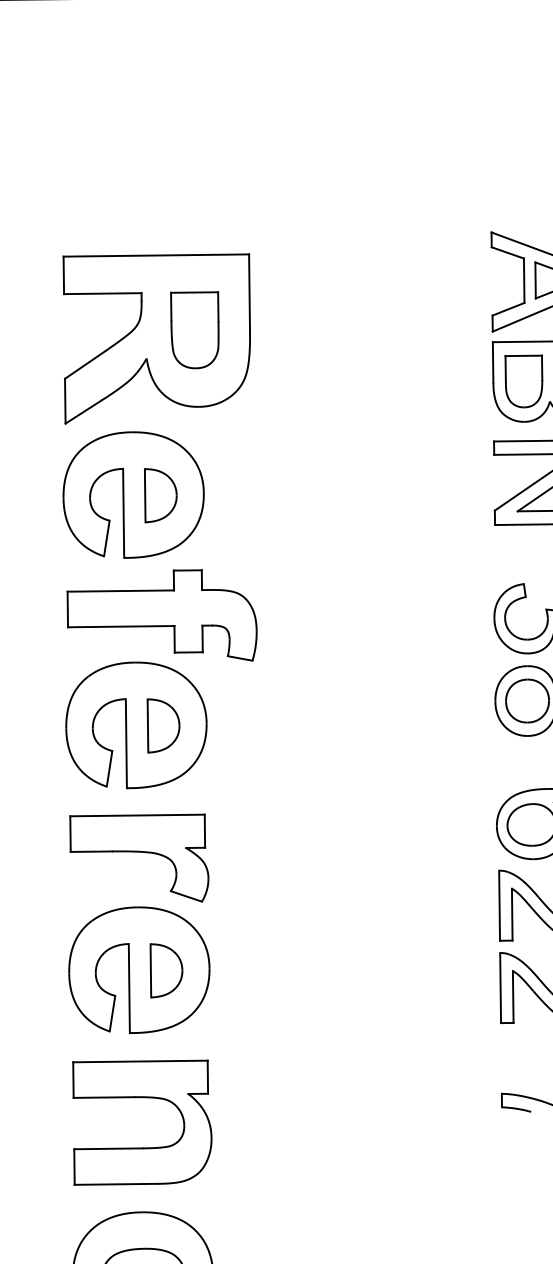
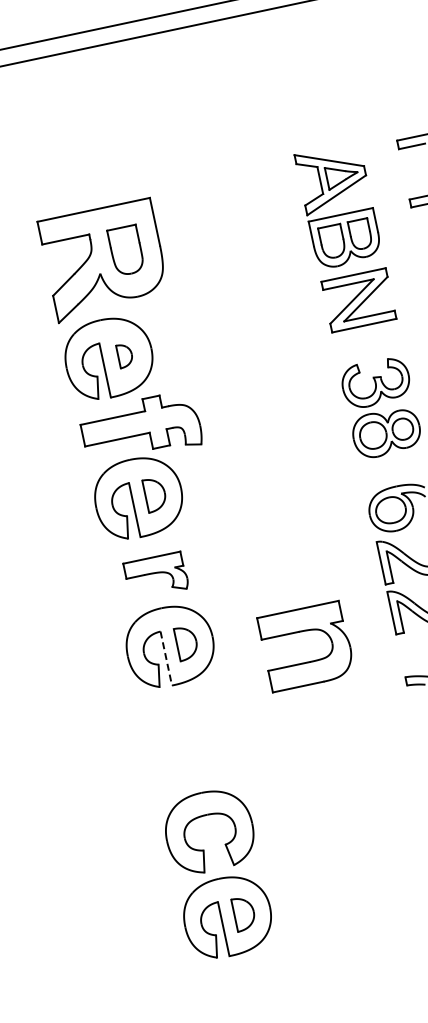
part: (157, 496) -> (123, 356), size x0.7
part: (140, 844) -> (155, 569), size x0.7
line: (129, 988) -> (166, 658), solid -> dashed
part: (140, 1099) -> (302, 632), moved

